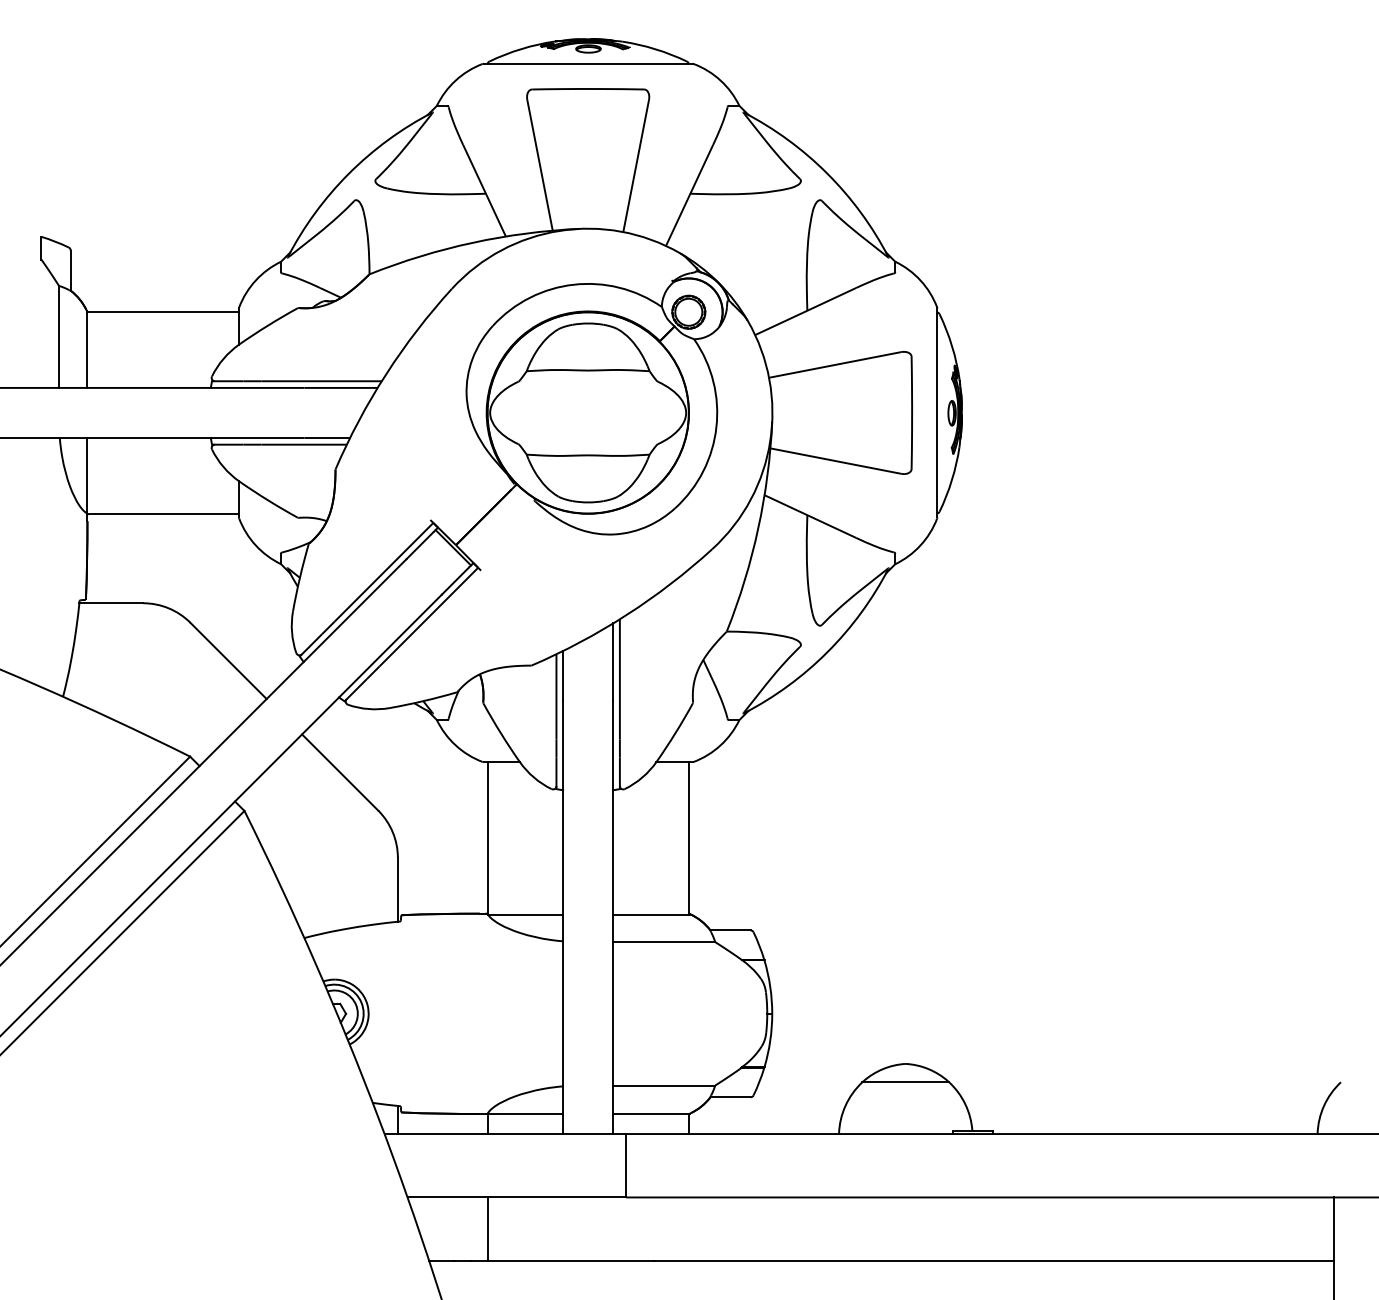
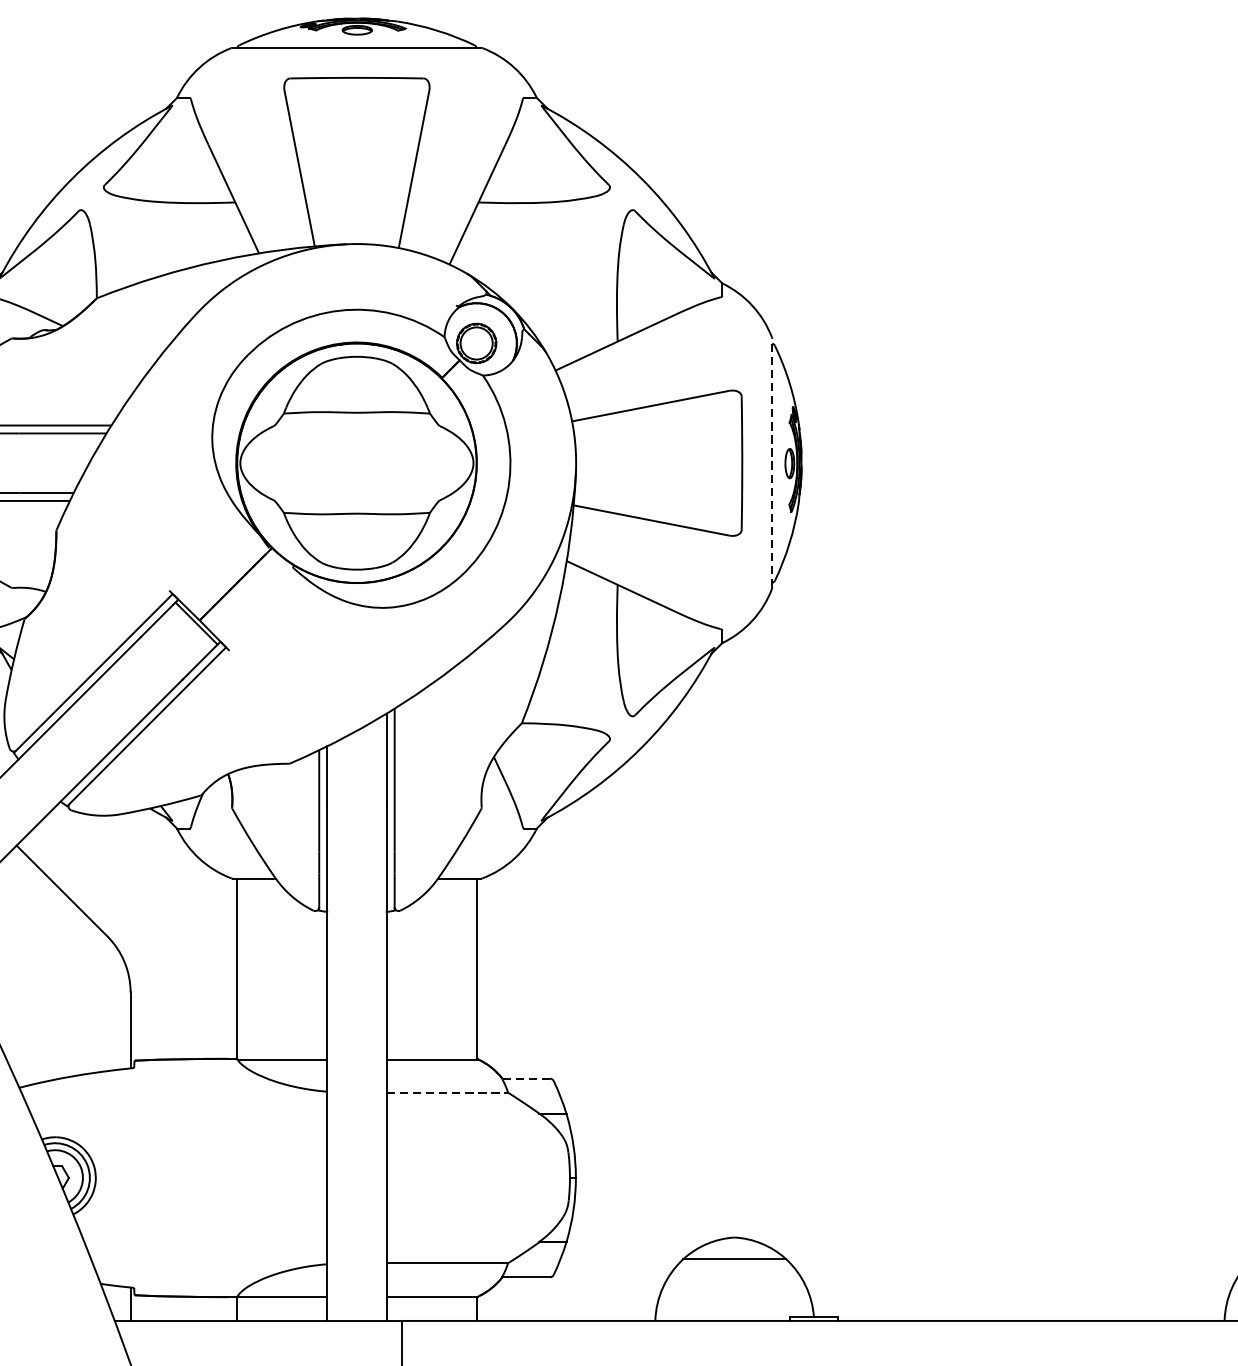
line: (937, 412) -> (772, 462), solid -> dashed
line: (730, 930) -> (526, 1078), solid -> dashed
line: (664, 942) -> (447, 1093), solid -> dashed

